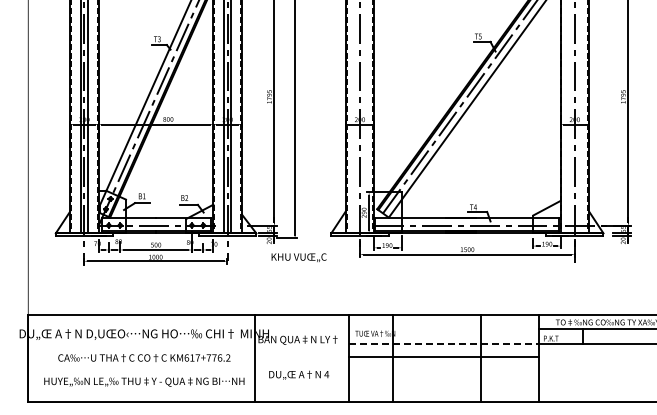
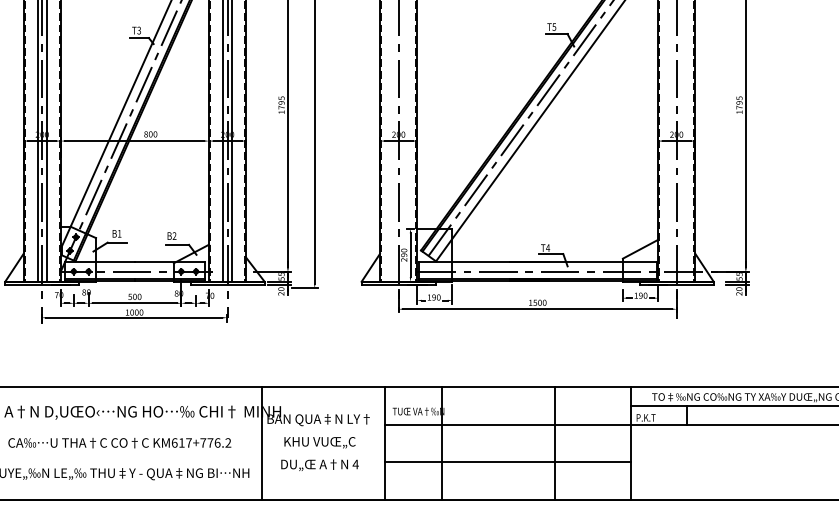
text: (298, 257) -> (319, 442), moved
line: (444, 343) -> (508, 424), dashed -> solid
line: (444, 357) -> (508, 463), moved

